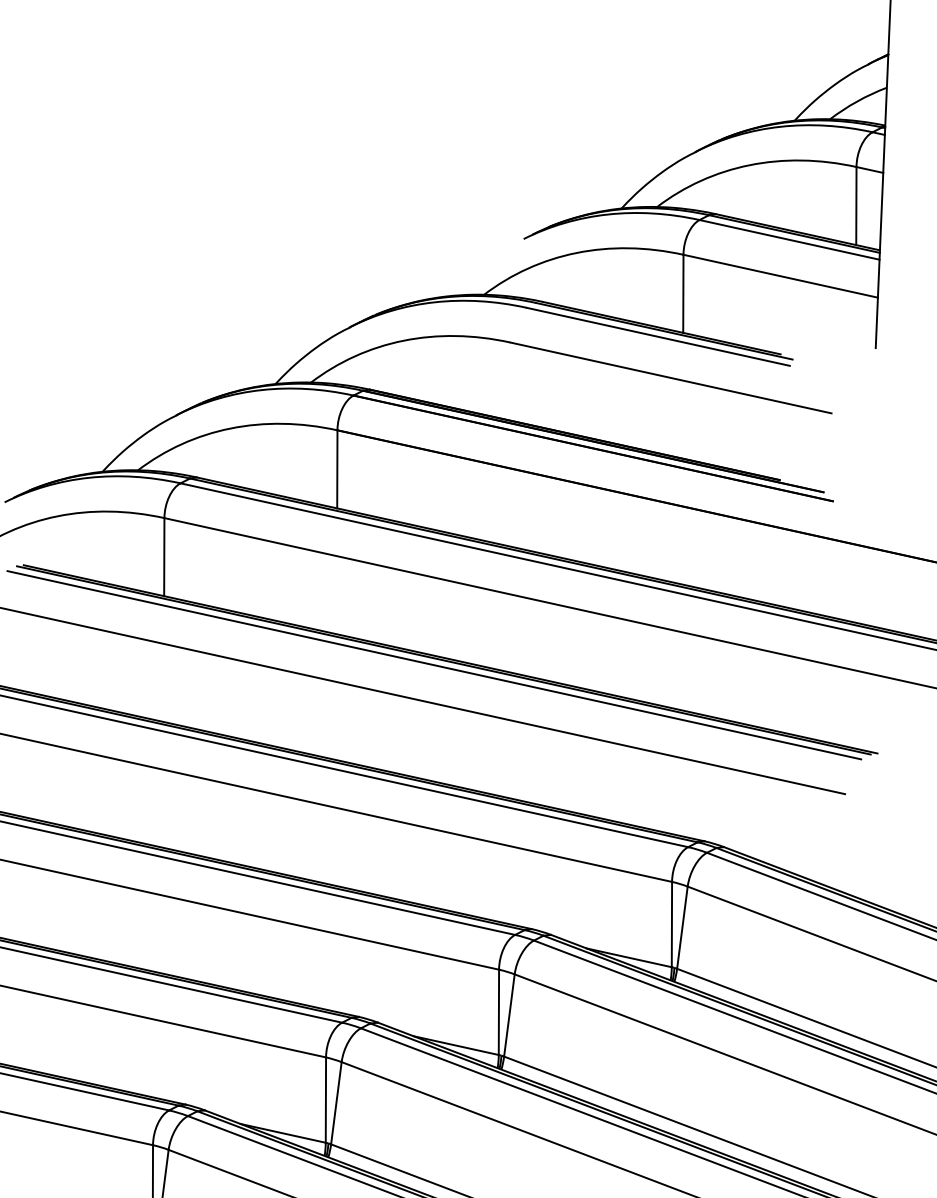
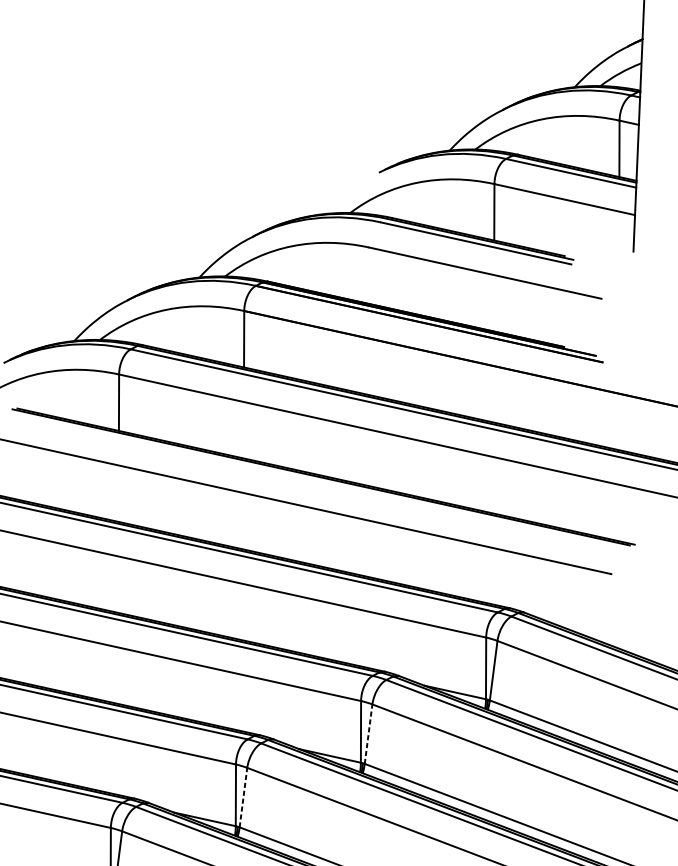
line: (434, 665) -> (314, 481), removed
line: (509, 1014) -> (368, 733), solid -> dashed
line: (336, 1102) -> (243, 797), solid -> dashed

